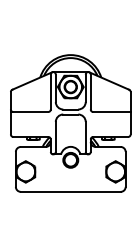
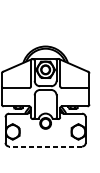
line: (70, 191) -> (45, 146), solid -> dashed

